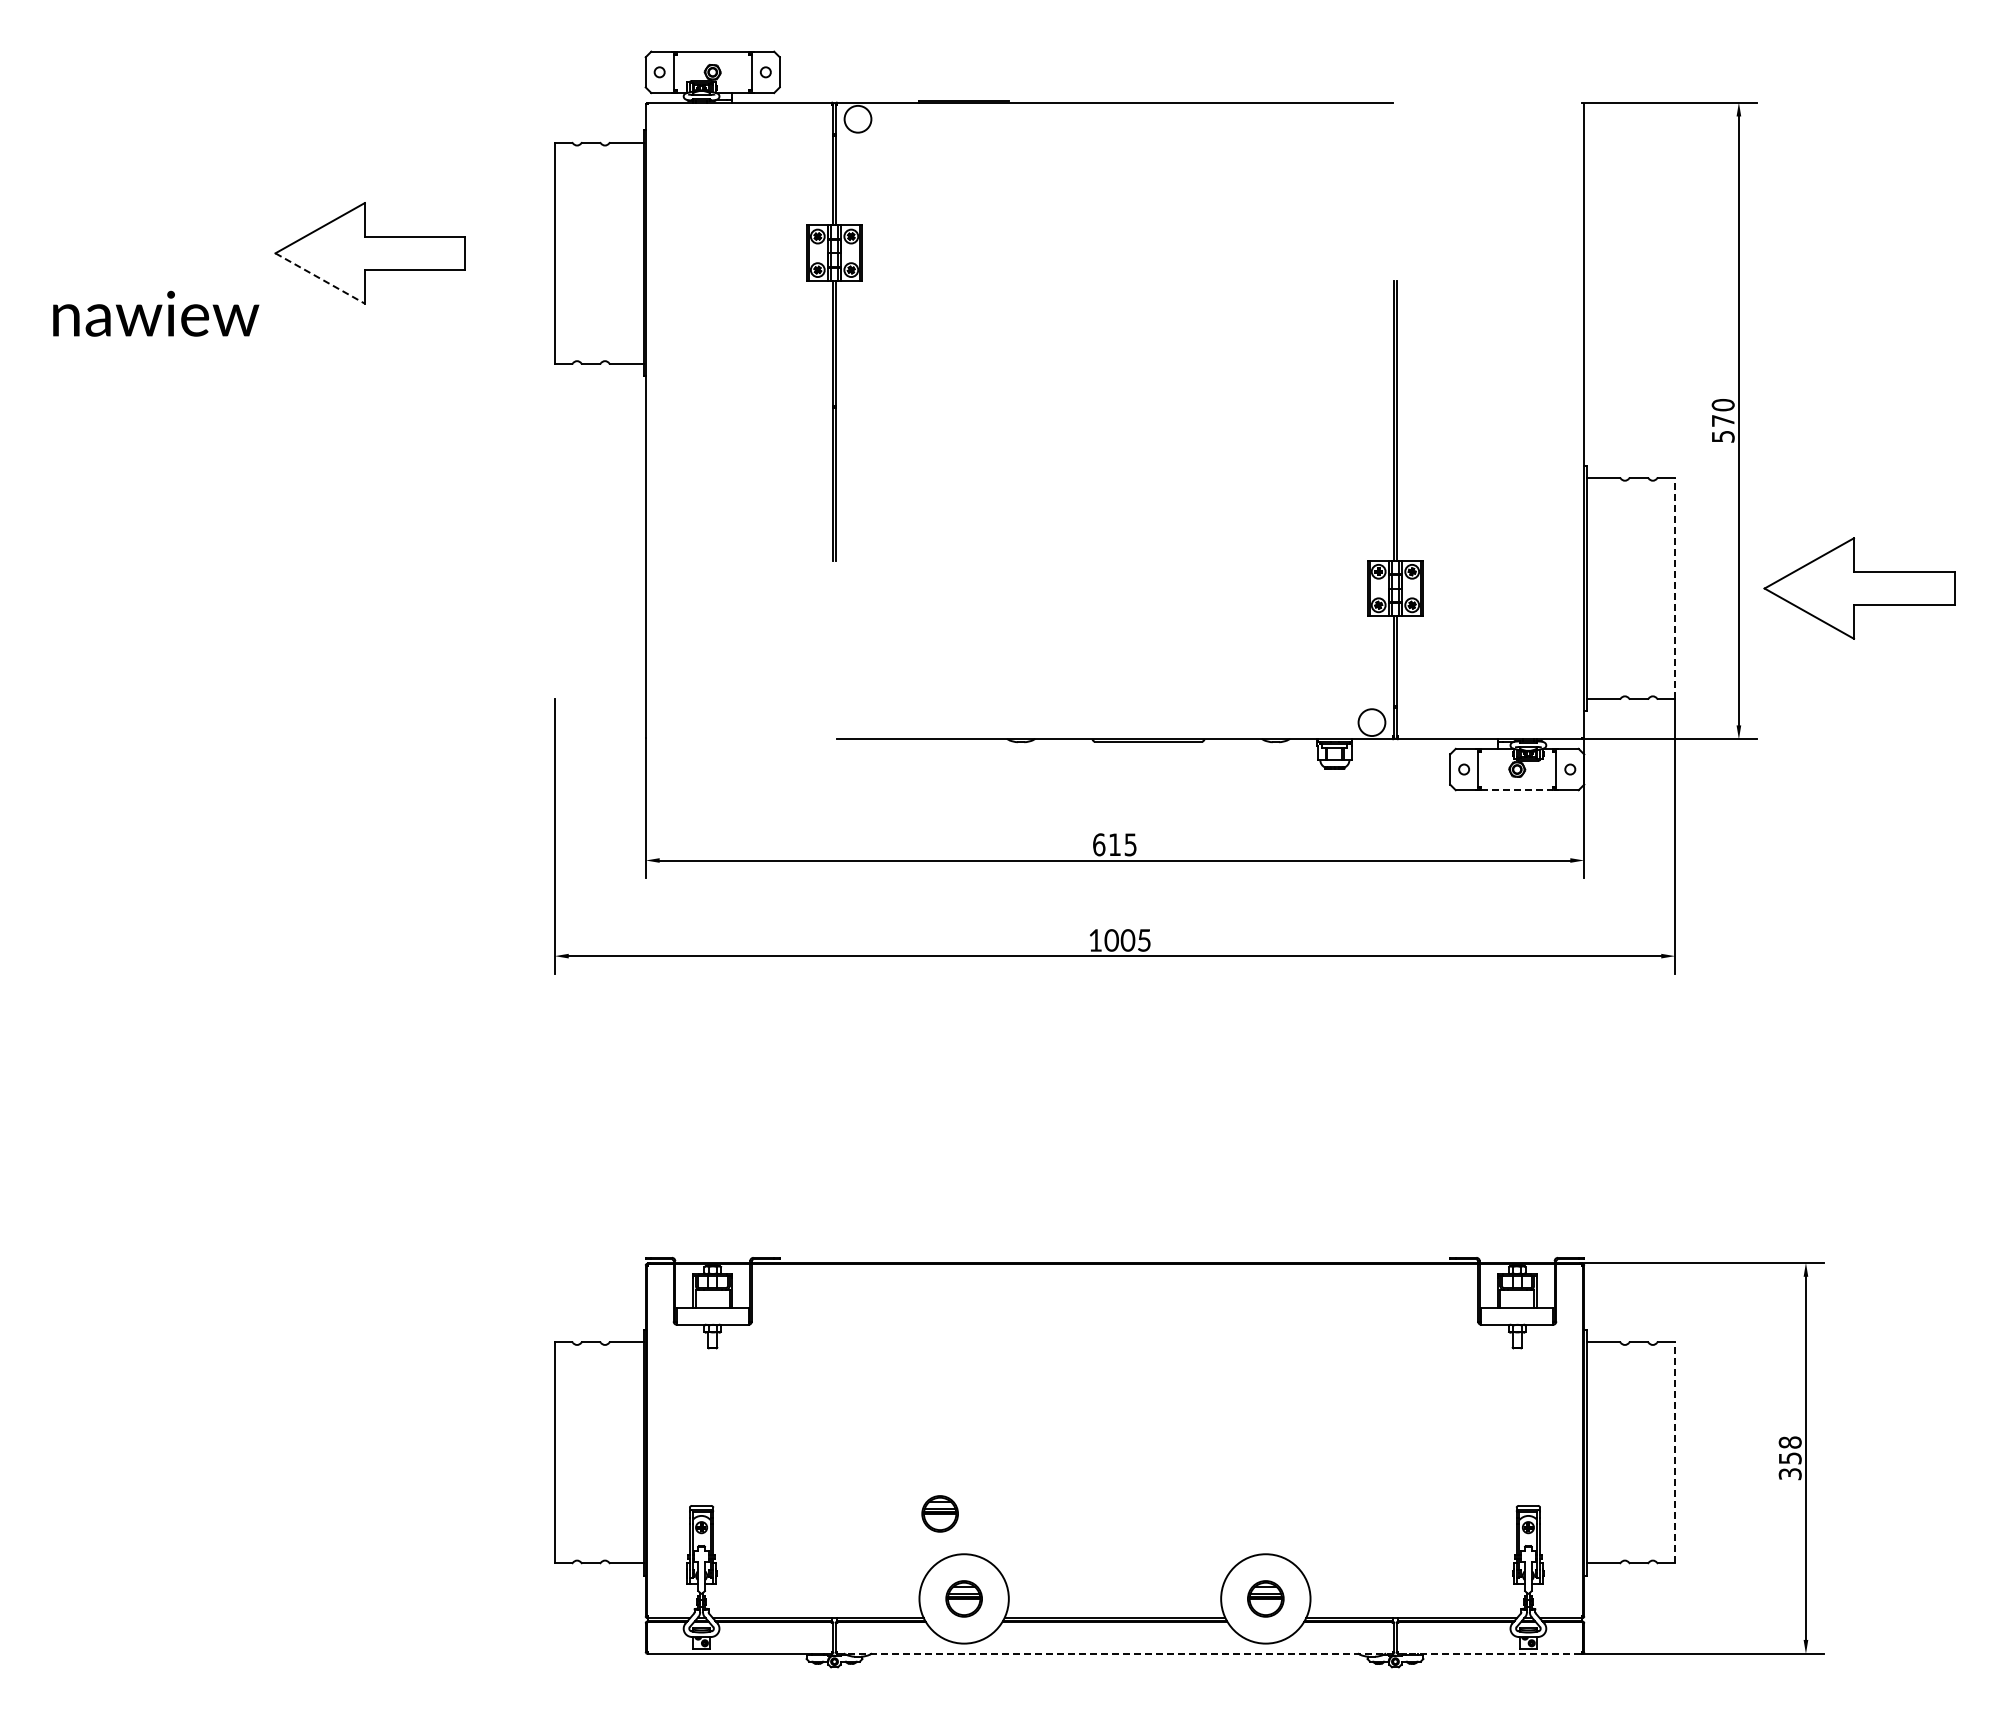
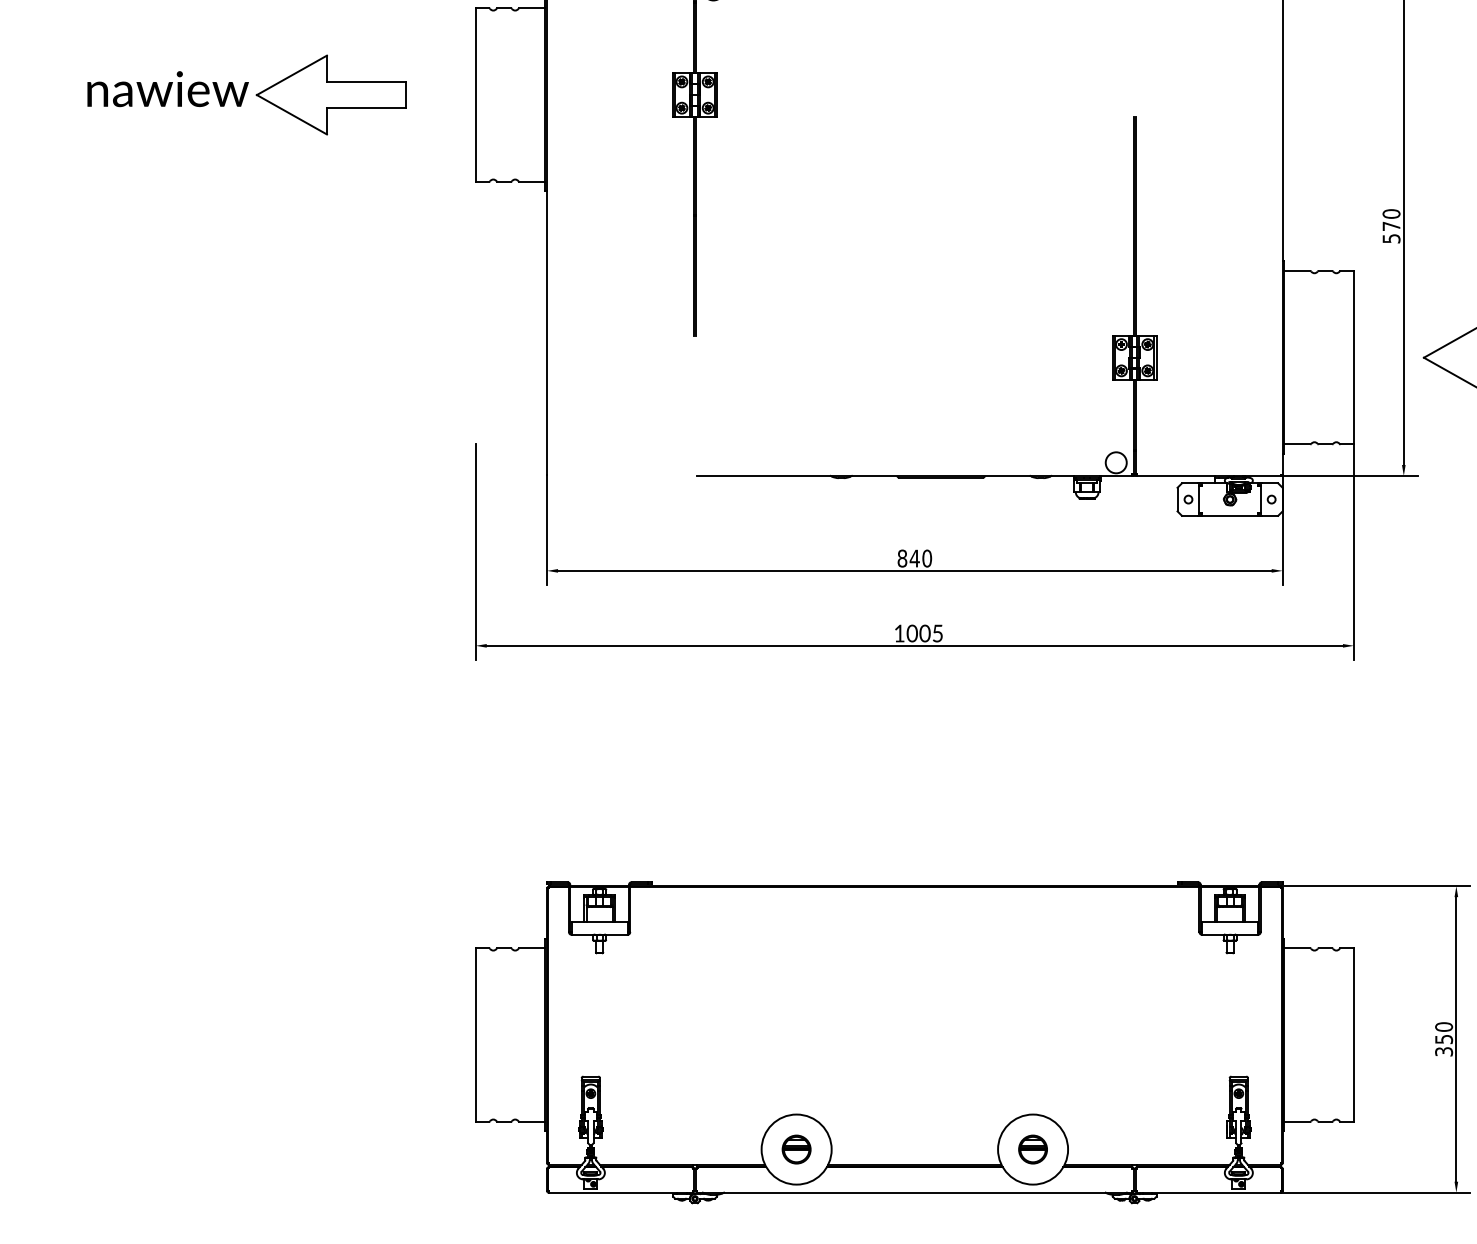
line: (320, 278) -> (292, 114), dashed -> solid
text: (156, 313) -> (168, 88), moved
line: (1675, 588) -> (1354, 357), dashed -> solid
line: (1517, 790) -> (1230, 516), dashed -> solid
text: (1114, 844) -> (914, 558), 615 -> 840
text: (1790, 1442) -> (1444, 1026), 358 -> 350
line: (1675, 1452) -> (1354, 1034), dashed -> solid
part: (939, 1513) -> (777, 1082), removed
line: (1115, 1653) -> (915, 1192), dashed -> solid
line: (1490, 1653) -> (1209, 1192), dashed -> solid

